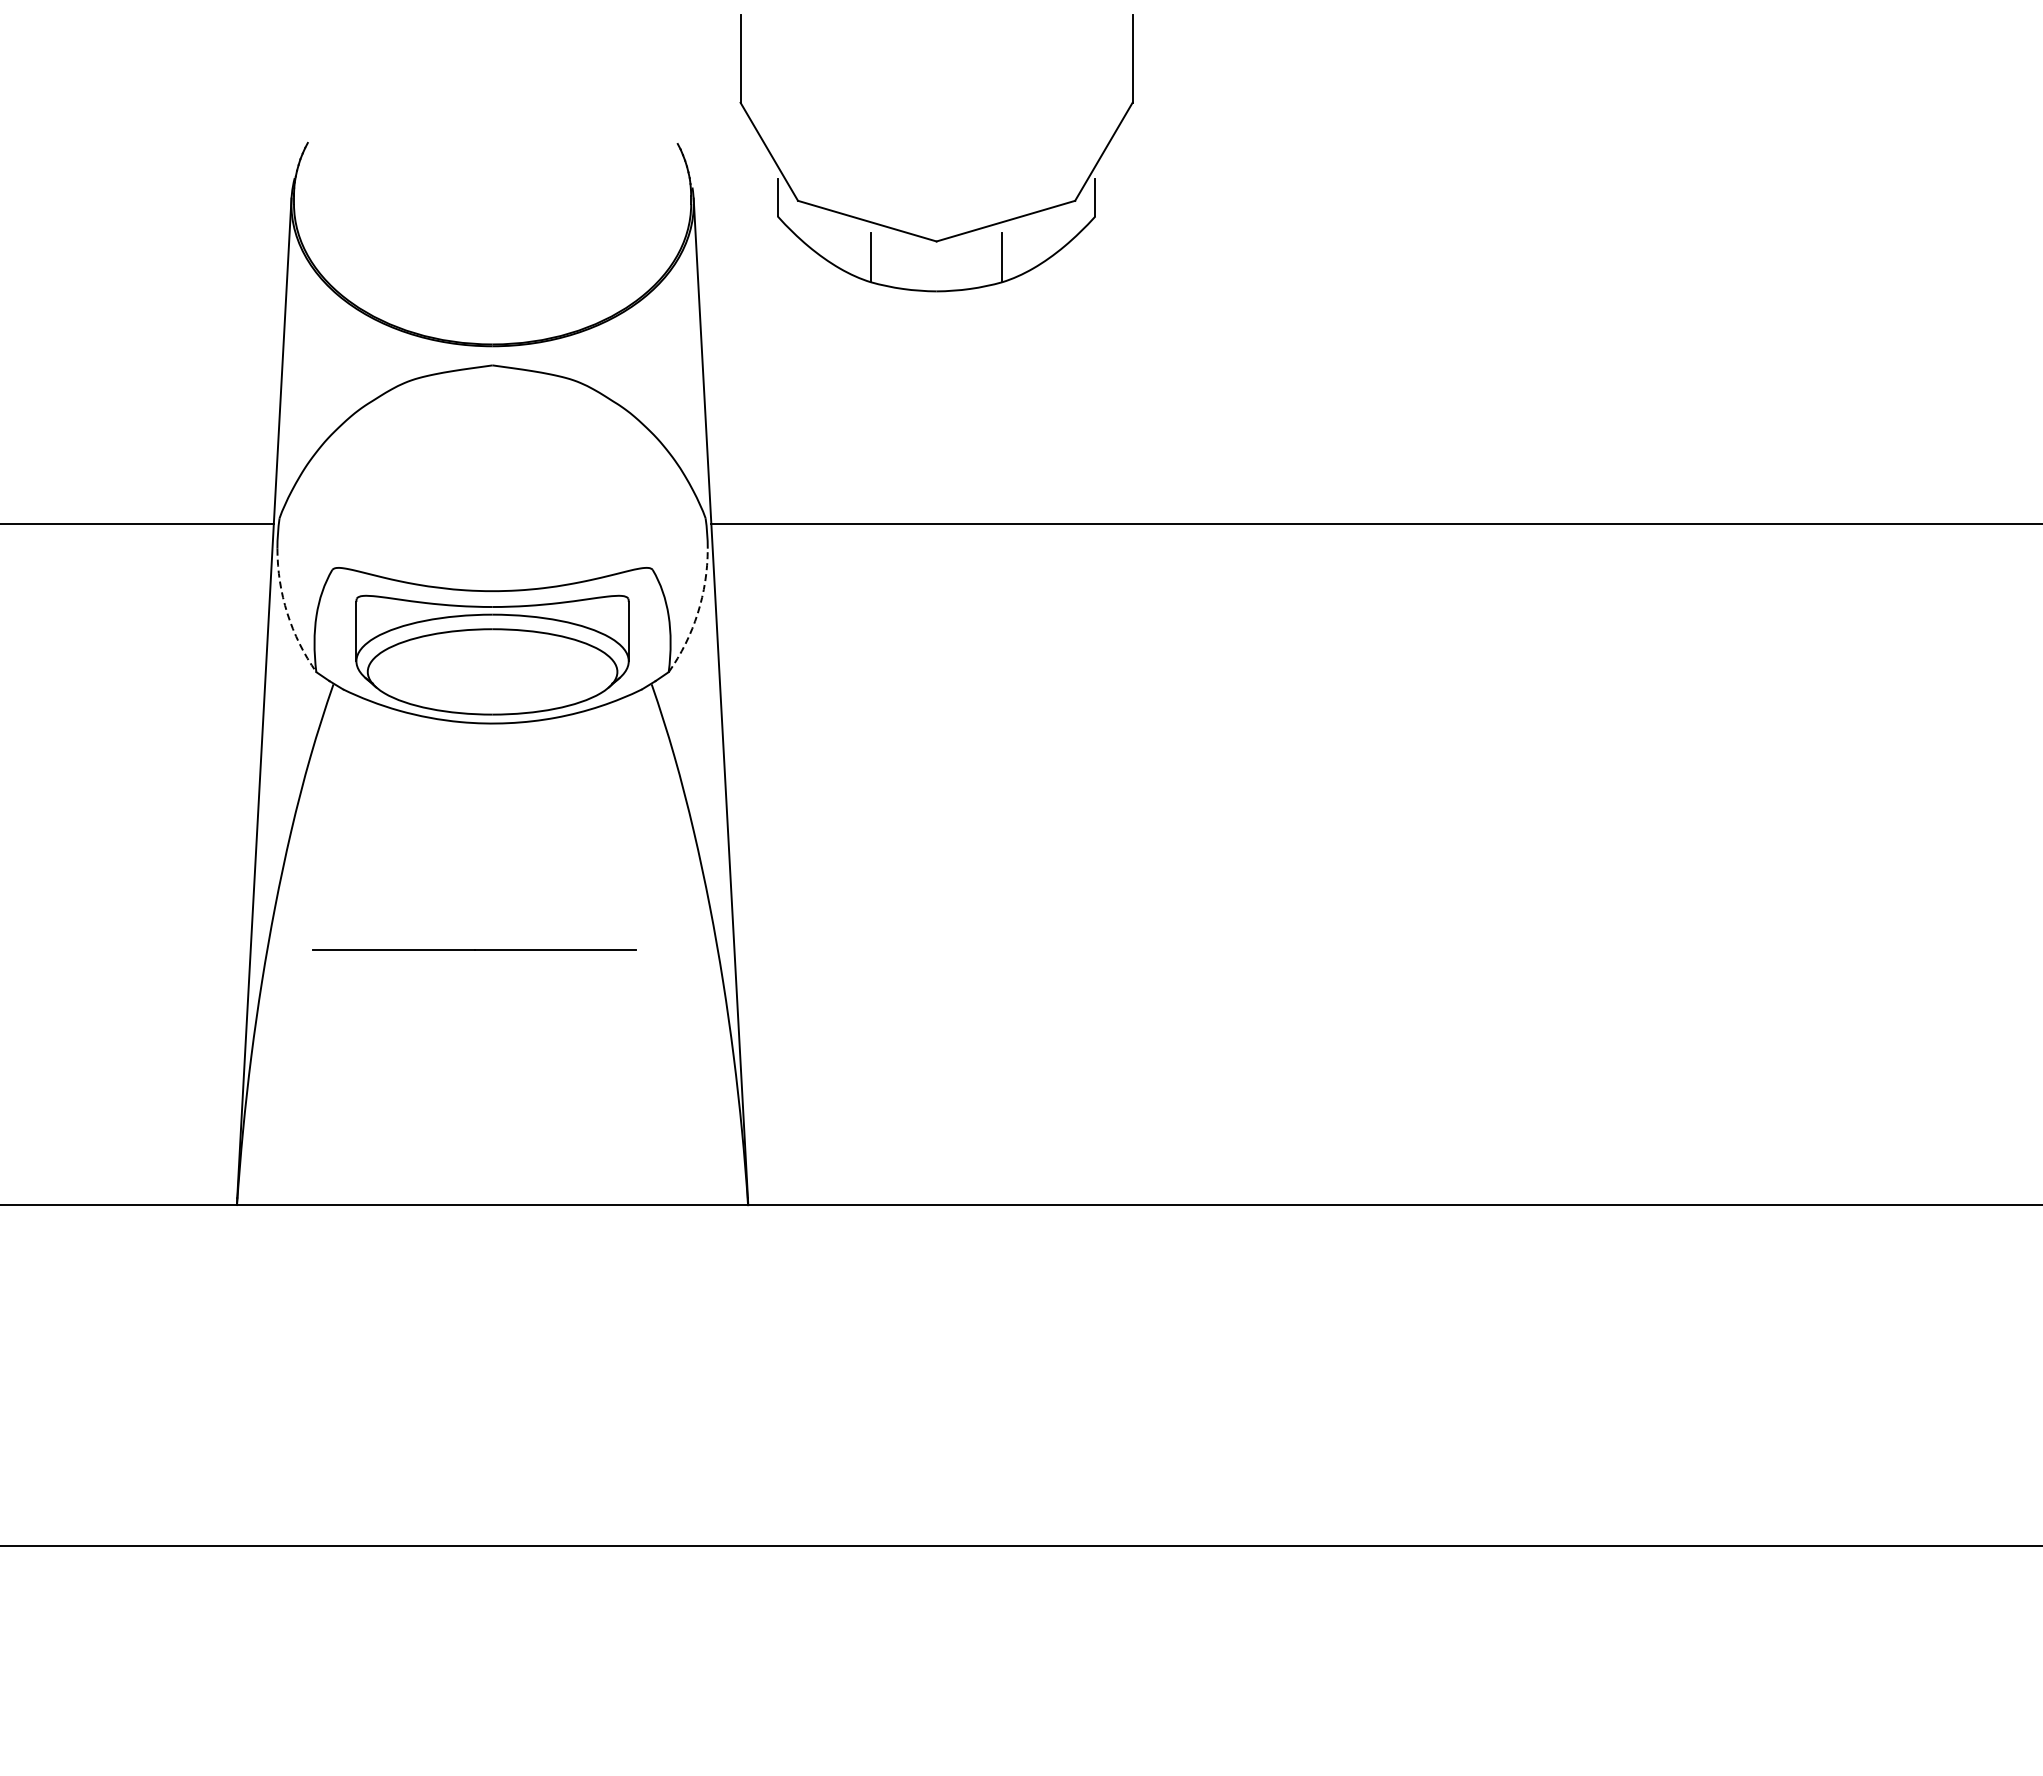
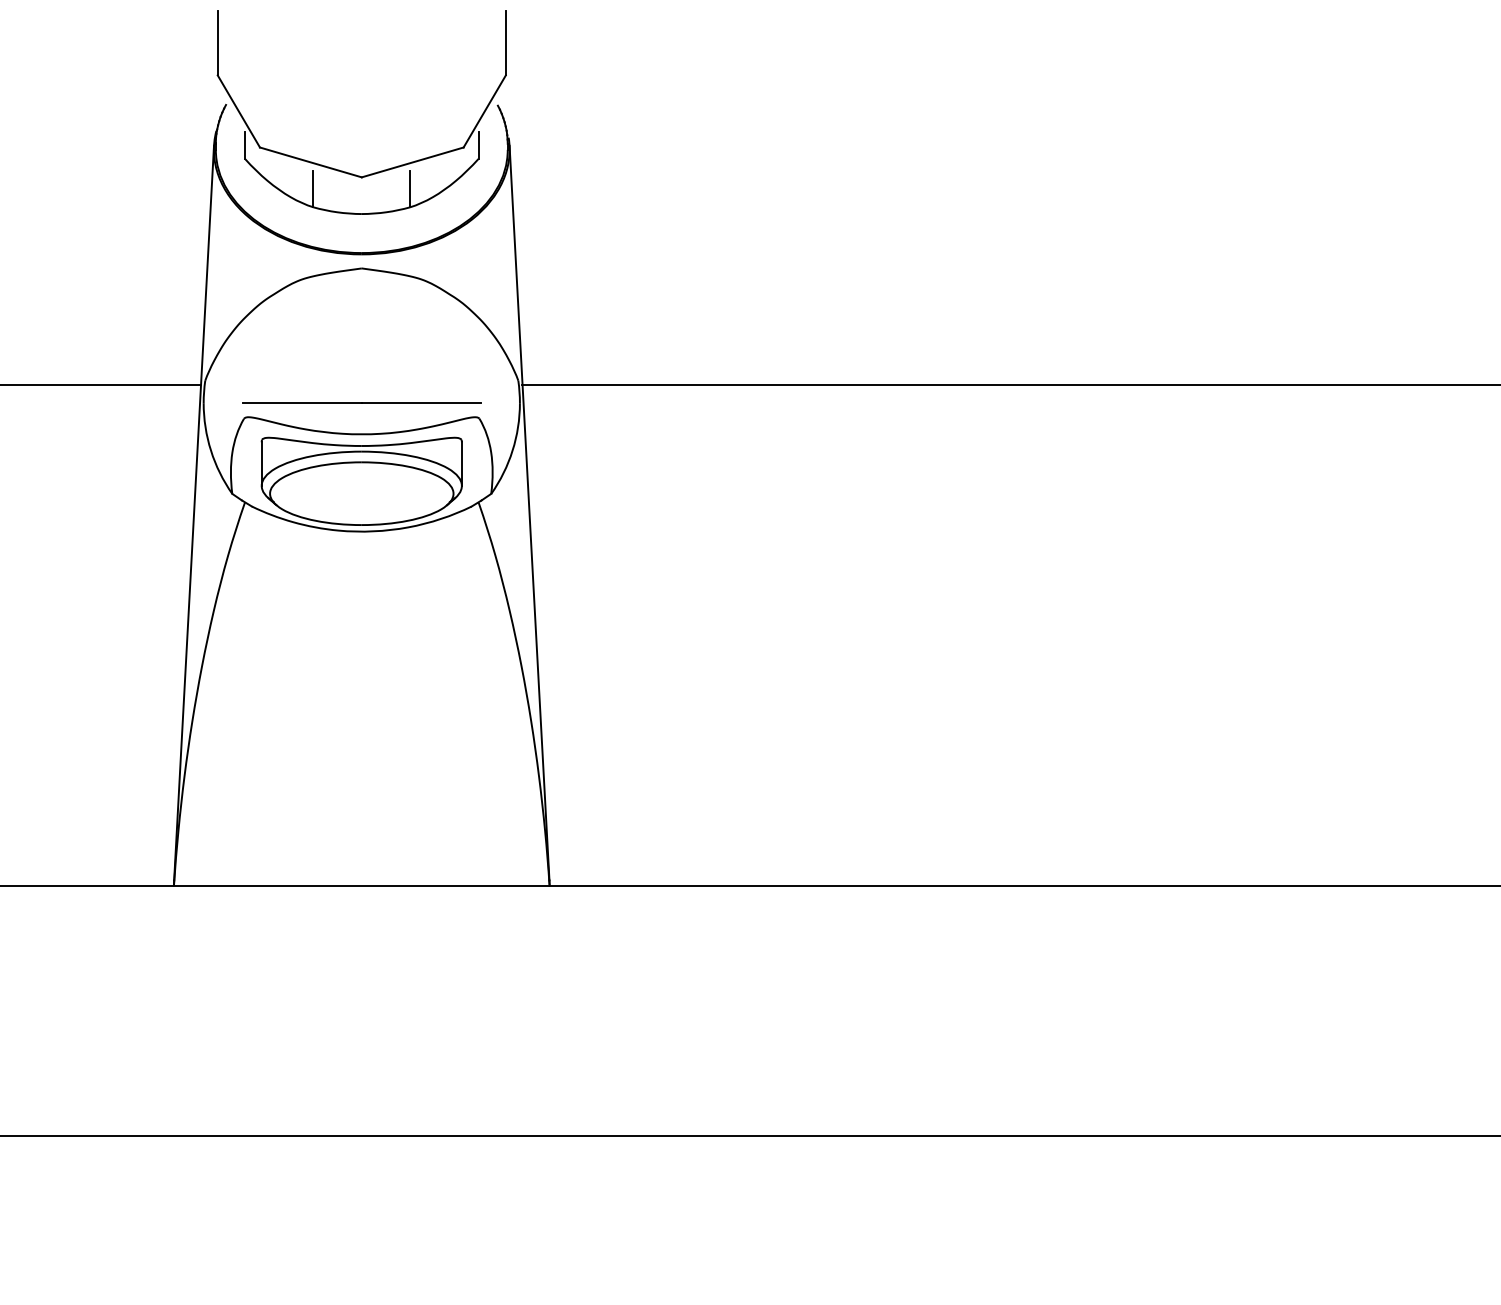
part: (910, 232) -> (342, 170), moved
arc: (287, 613) -> (211, 450), dashed -> solid
arc: (697, 613) -> (512, 450), dashed -> solid
line: (474, 949) -> (361, 403), moved

